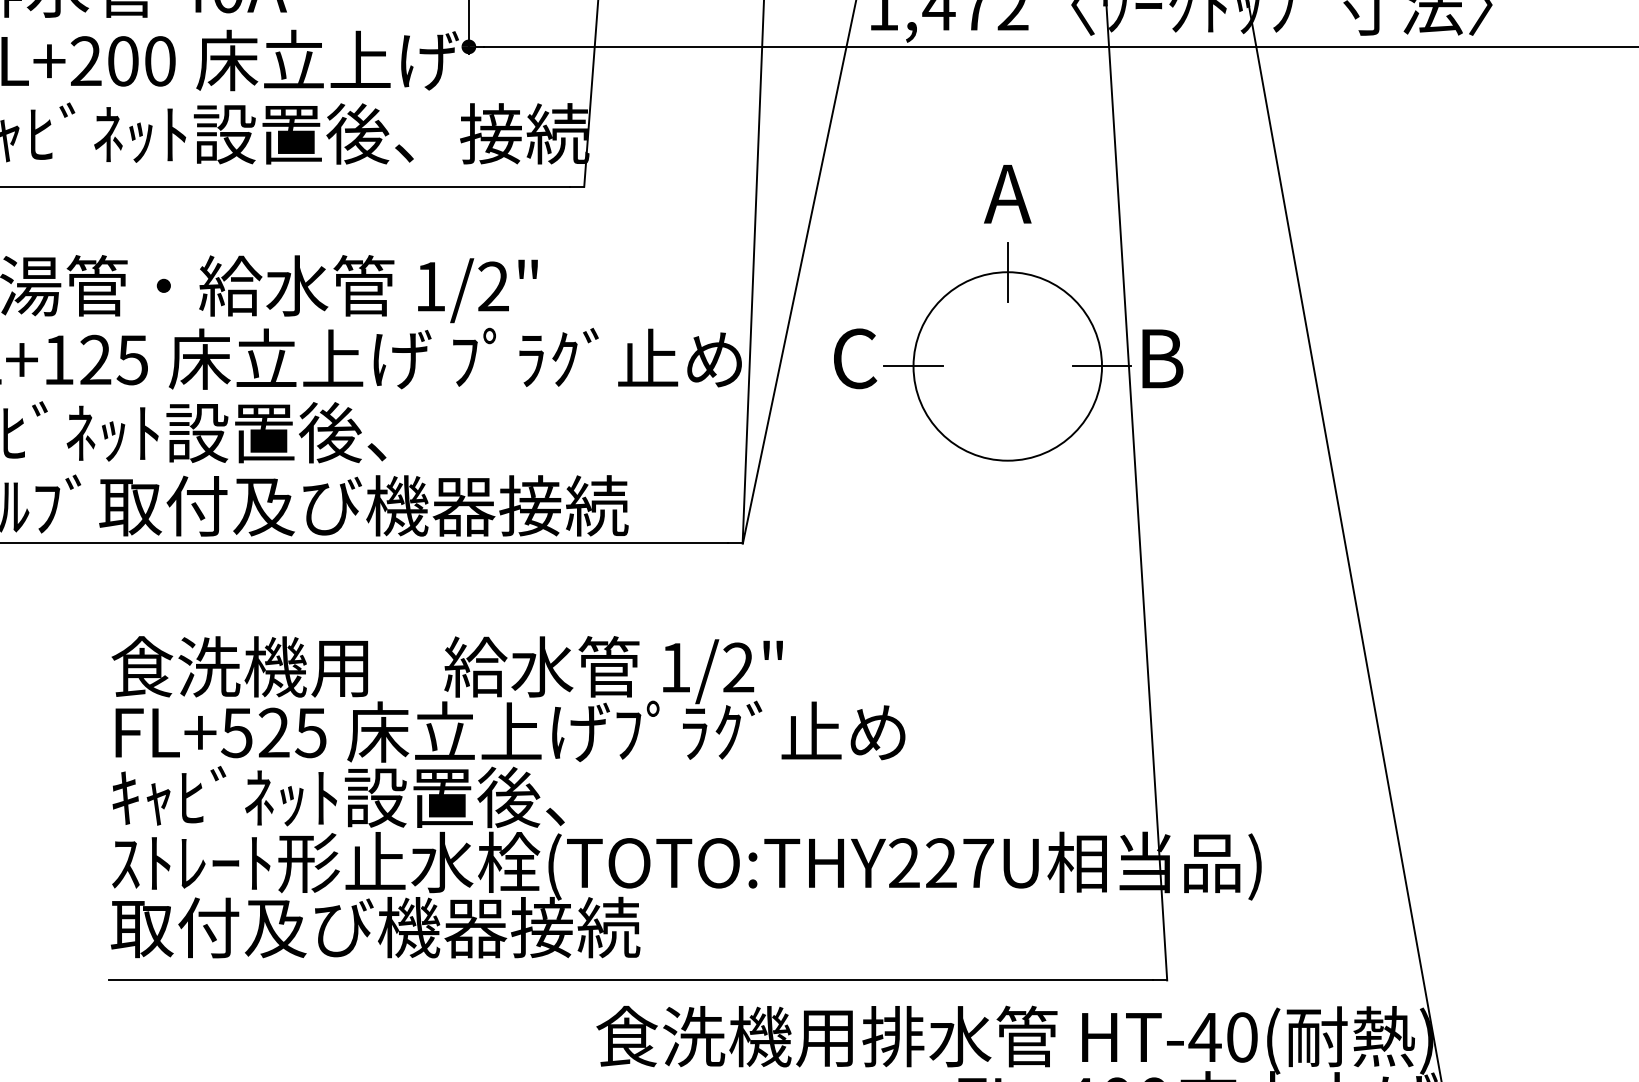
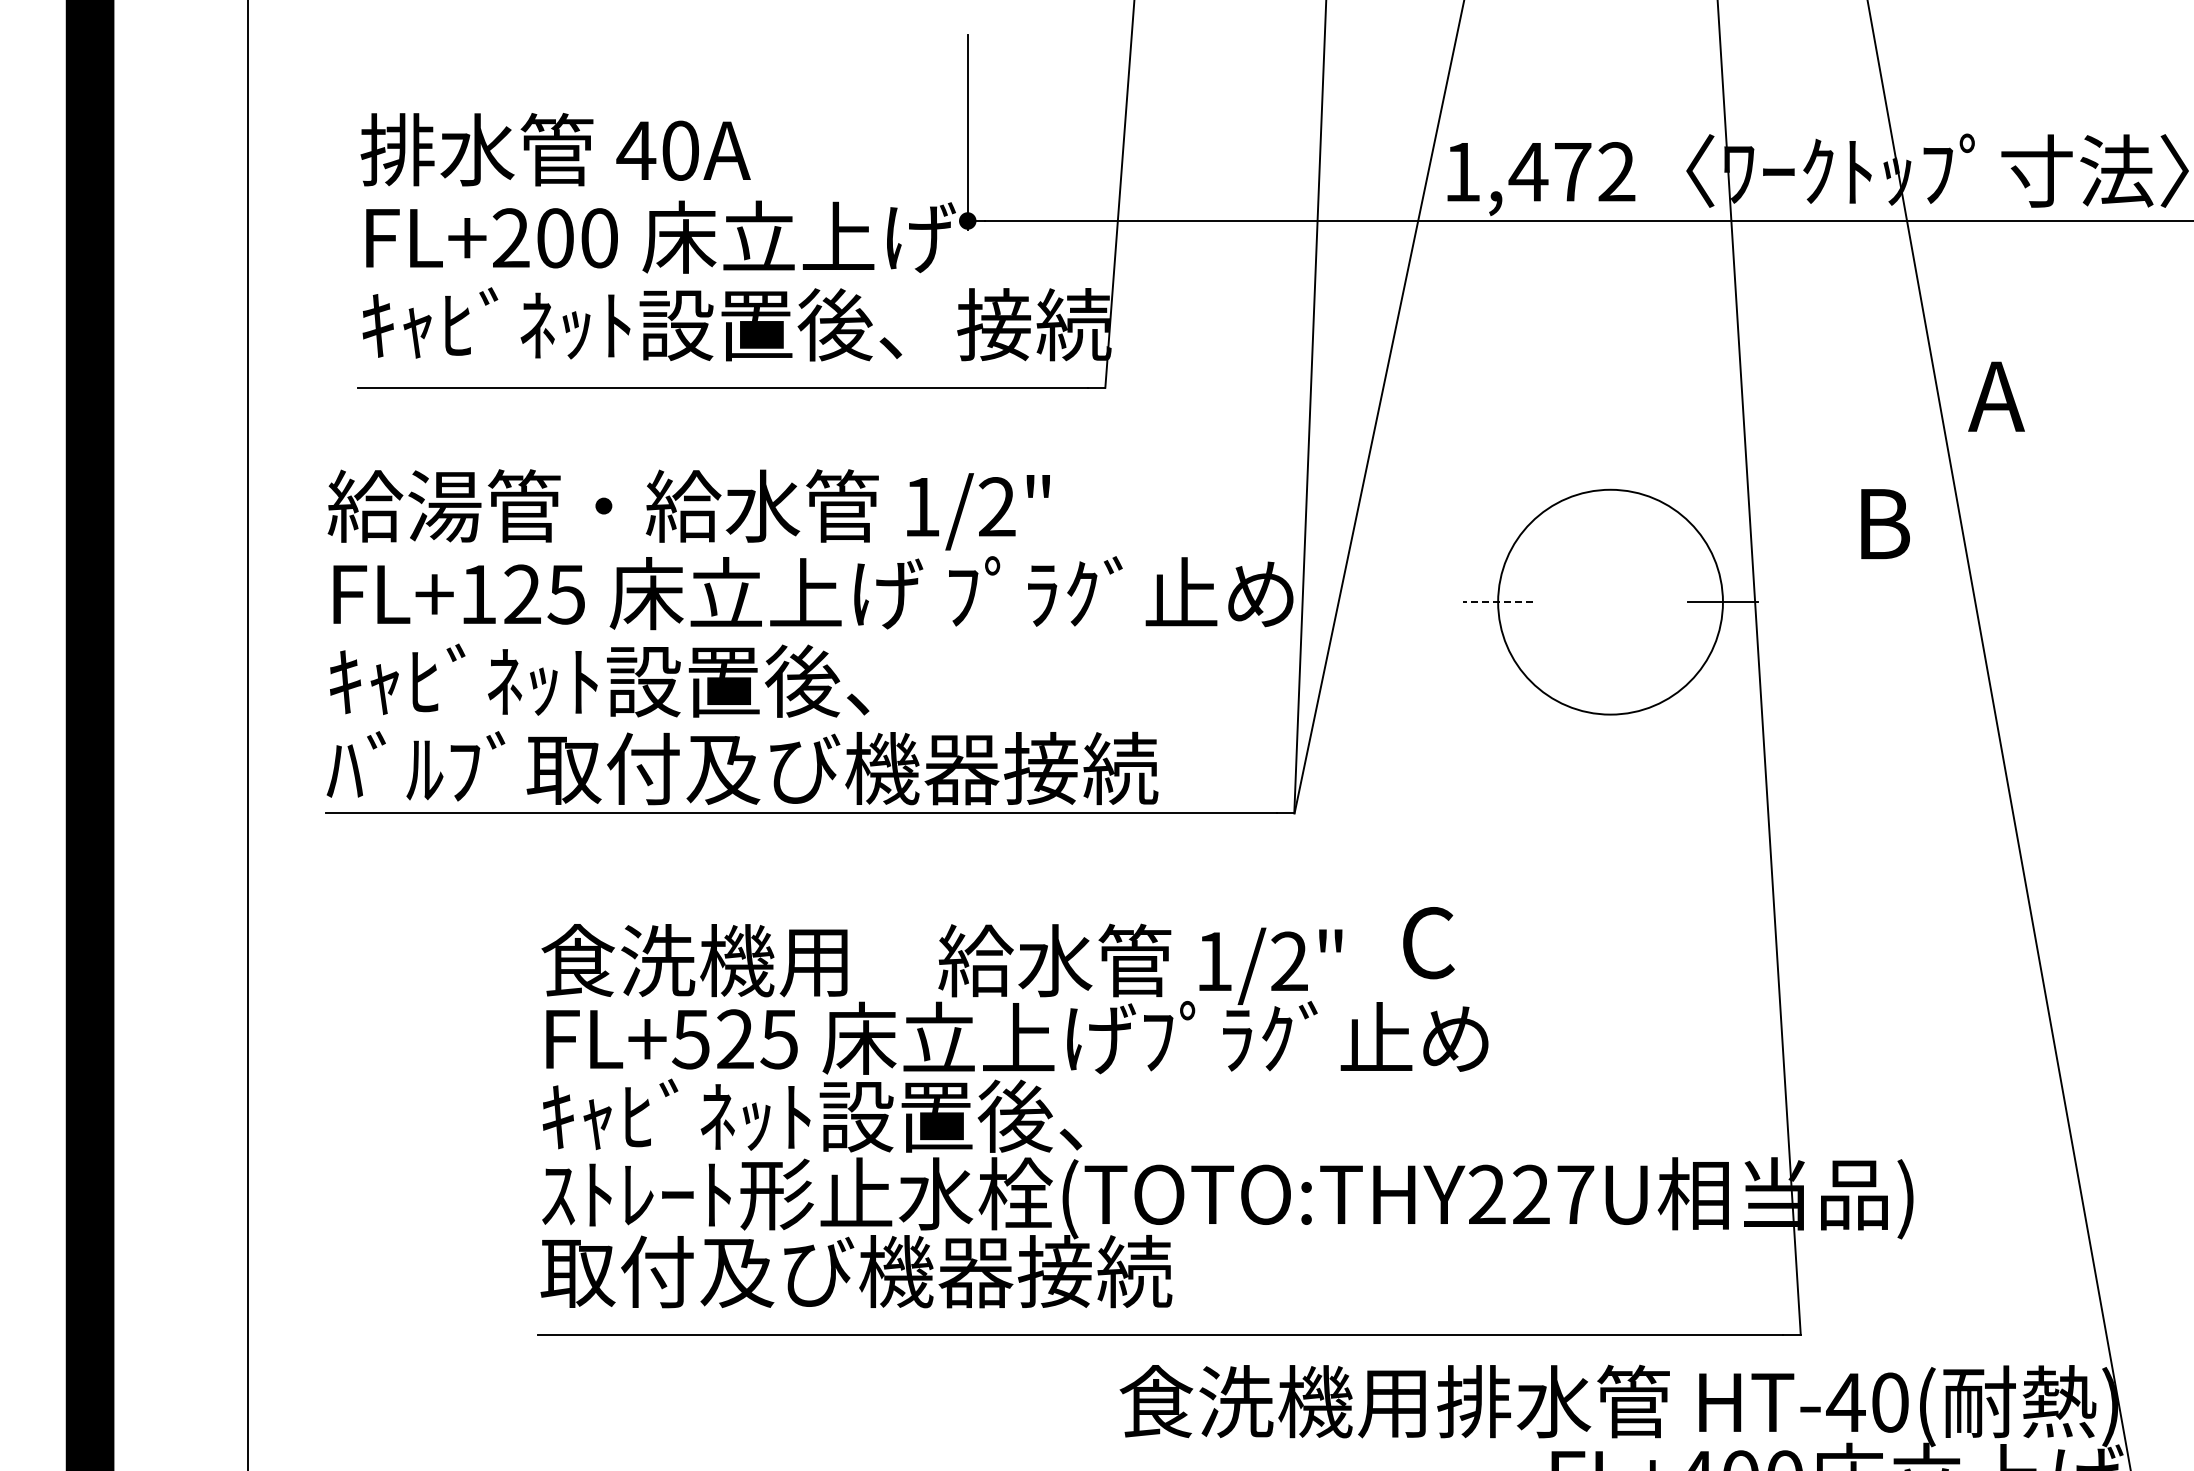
text: (1007, 194) -> (1996, 396), moved
line: (1007, 271) -> (1610, 489), removed
text: (855, 359) -> (1428, 943), moved
text: (1162, 359) -> (1885, 524), moved
line: (913, 366) -> (1498, 602), solid -> dashed

